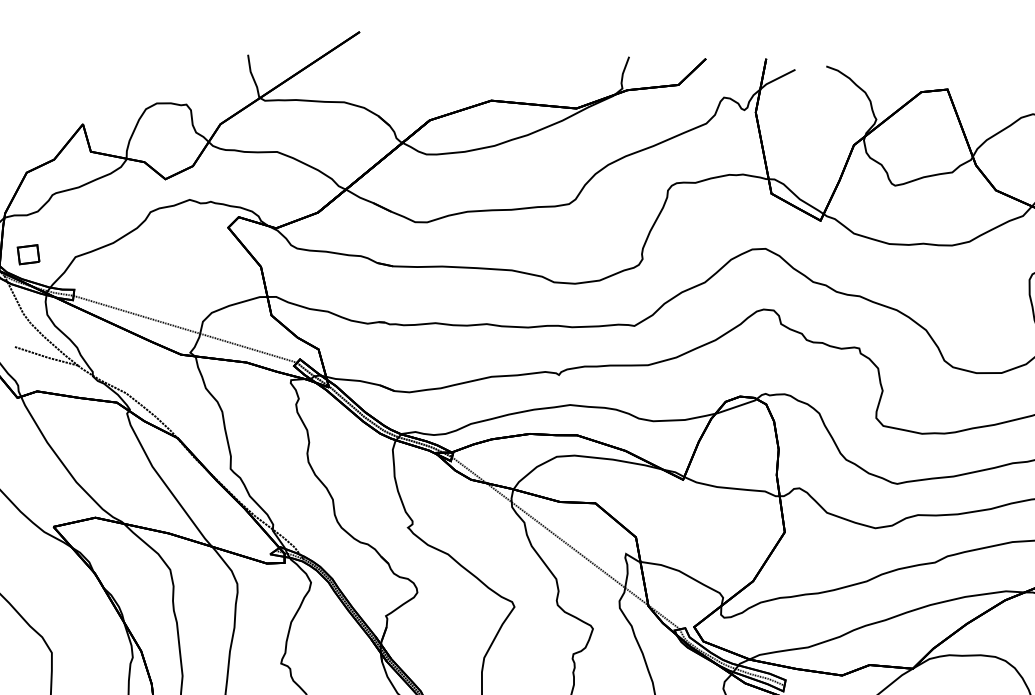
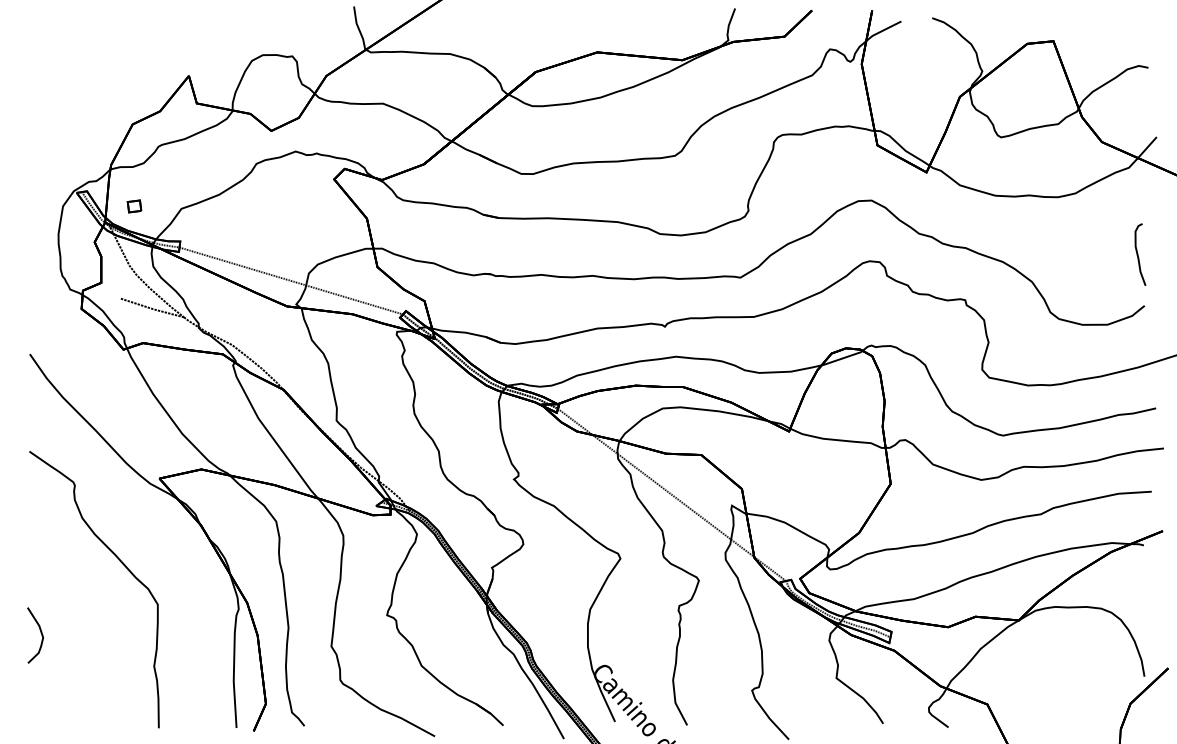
part: (28, 254) -> (134, 206), size x0.62

